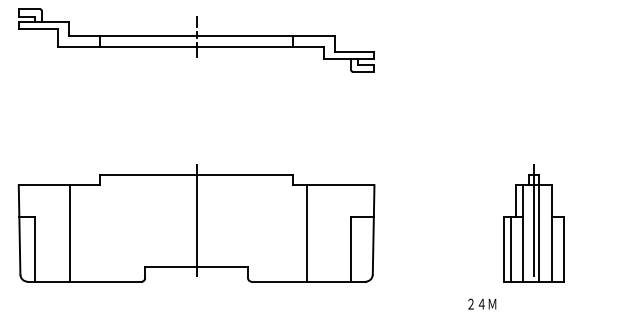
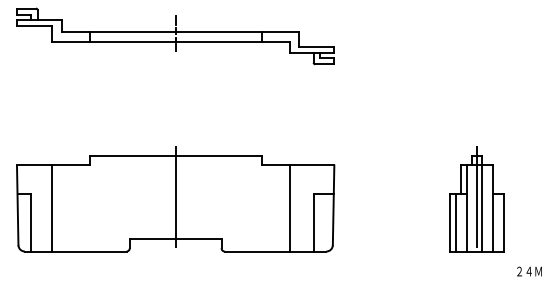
line: (70, 233) -> (52, 208), moved
line: (307, 233) -> (289, 208), moved
text: (482, 303) -> (529, 270), moved

